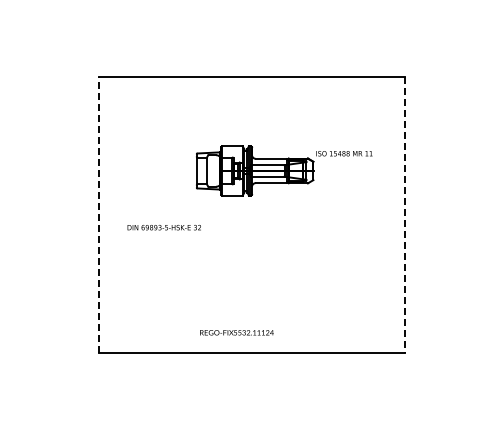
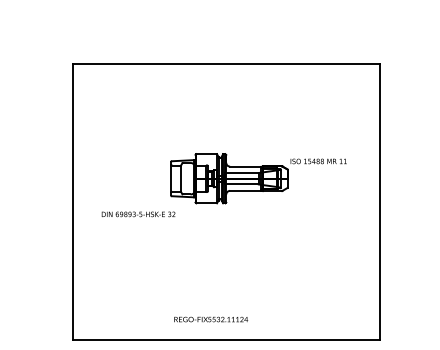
part: (284, 170) -> (258, 178), moved
line: (98, 214) -> (72, 201), dashed -> solid
line: (405, 215) -> (379, 202), dashed -> solid

